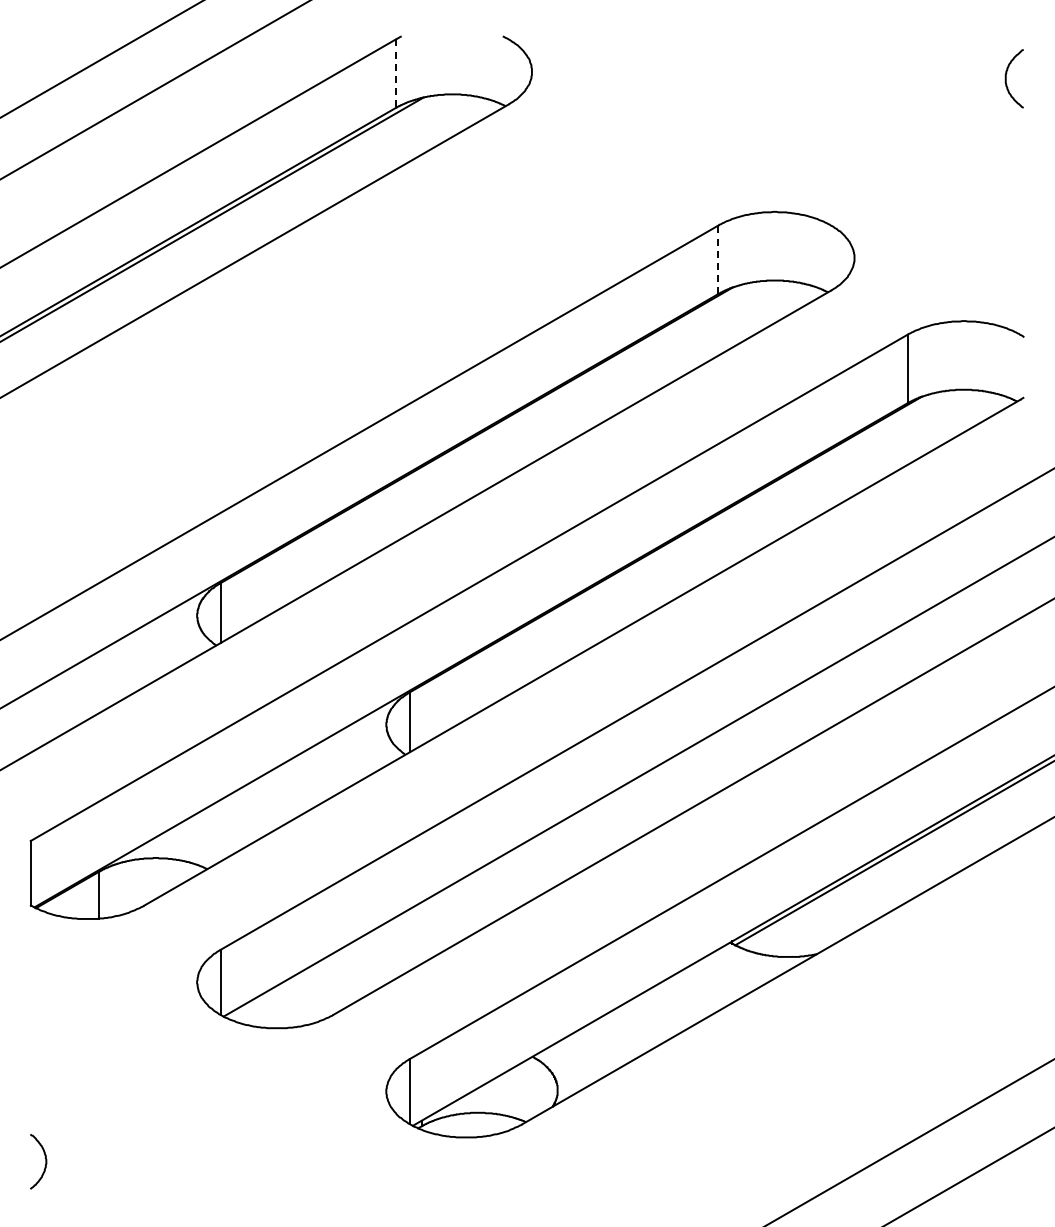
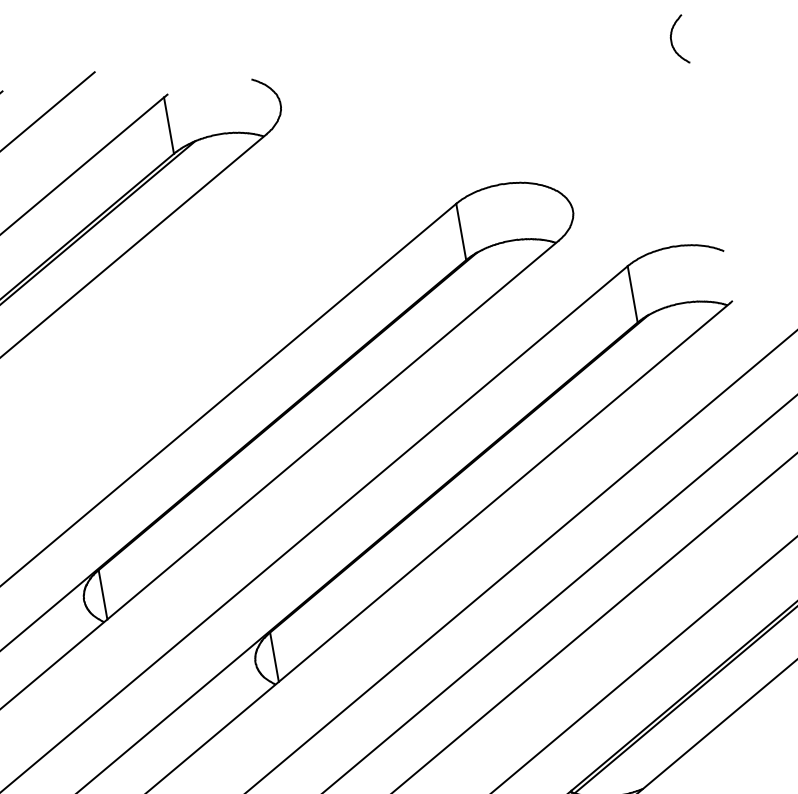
line: (395, 74) -> (168, 126), dashed -> solid
line: (718, 259) -> (461, 231), dashed -> solid

